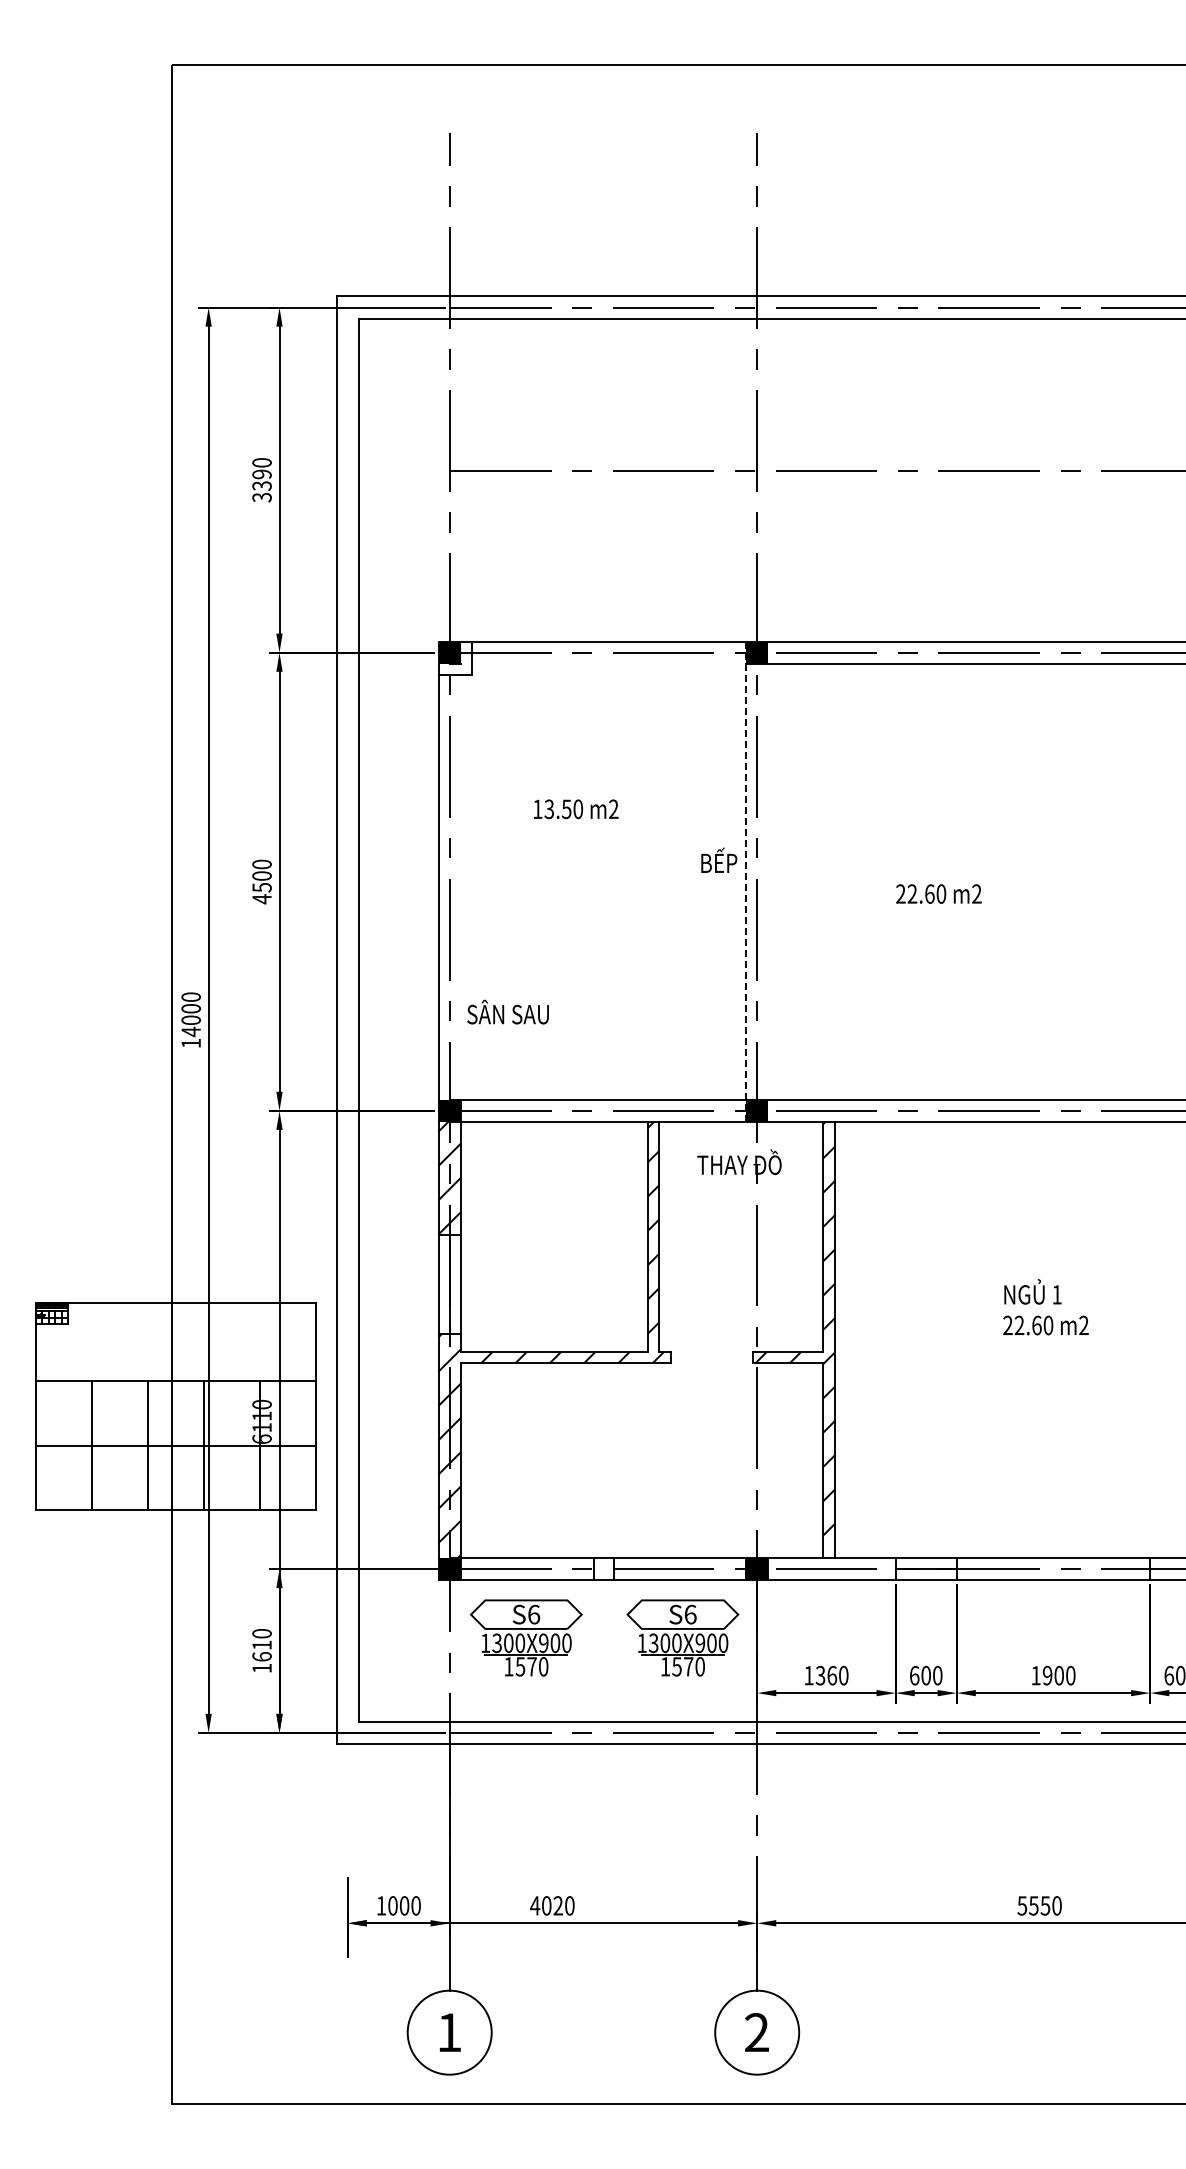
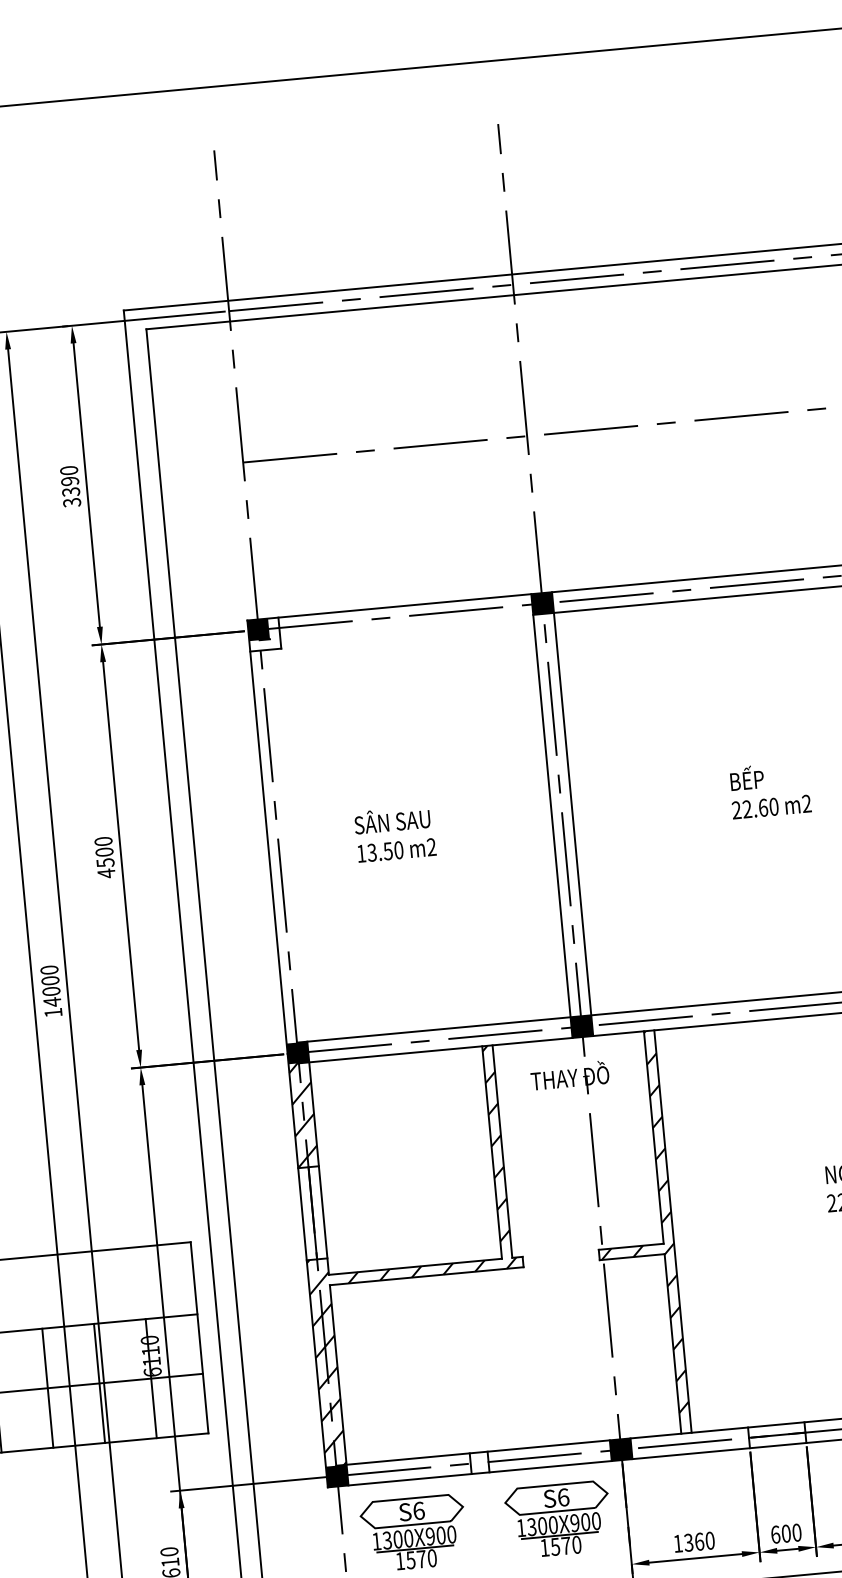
text: (576, 809) -> (397, 850), moved
text: (719, 859) -> (747, 777), moved
line: (746, 881) -> (552, 815), dashed -> solid
line: (768, 881) -> (572, 813), added
text: (938, 893) -> (771, 806), moved
text: (507, 1011) -> (391, 819), moved

